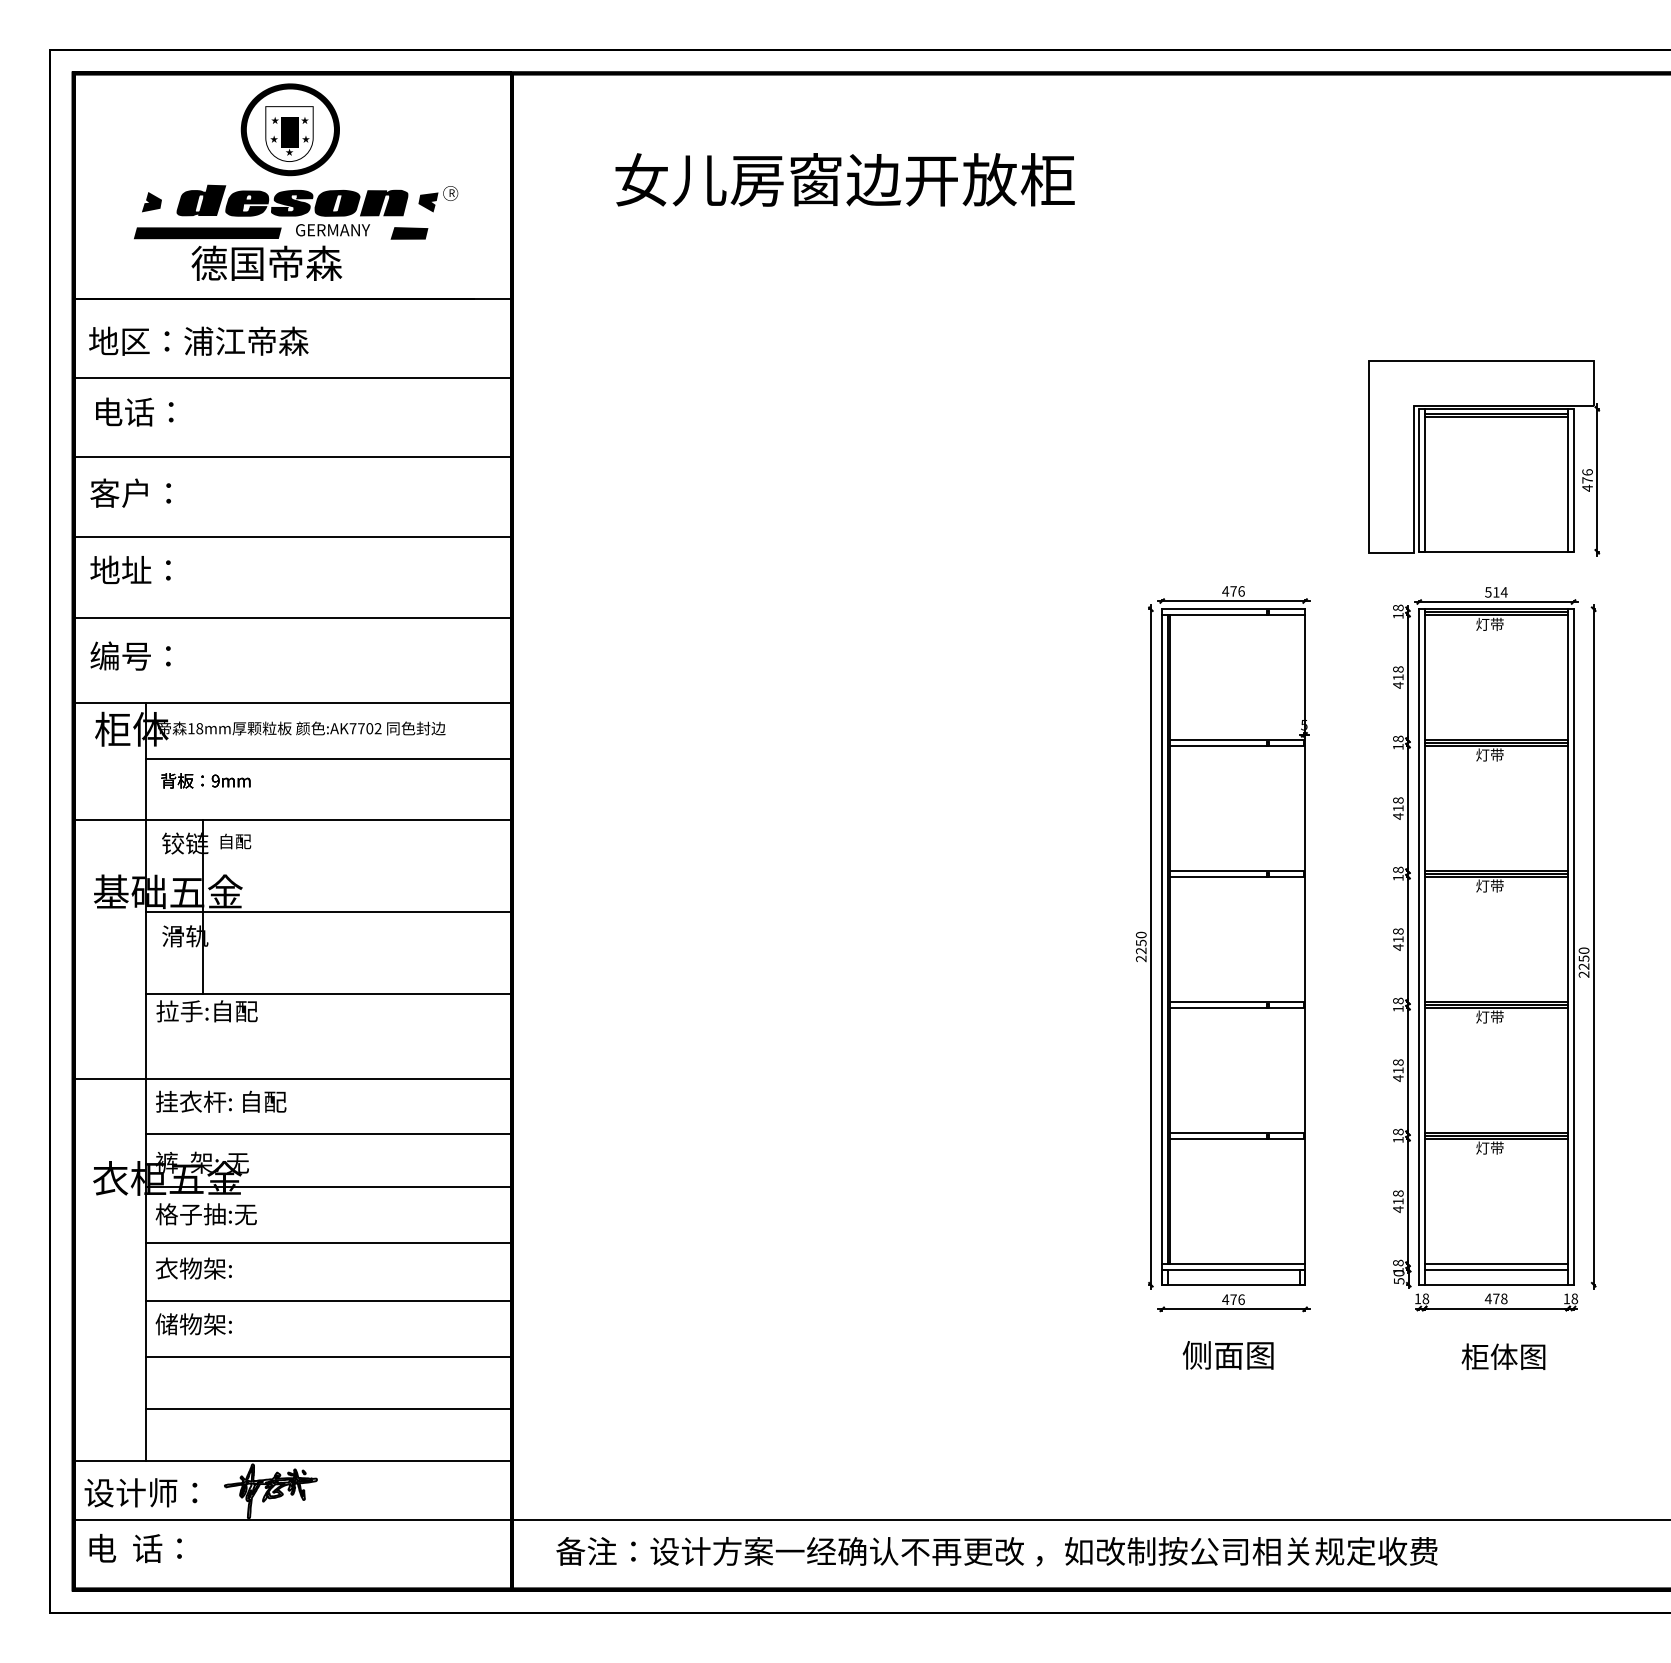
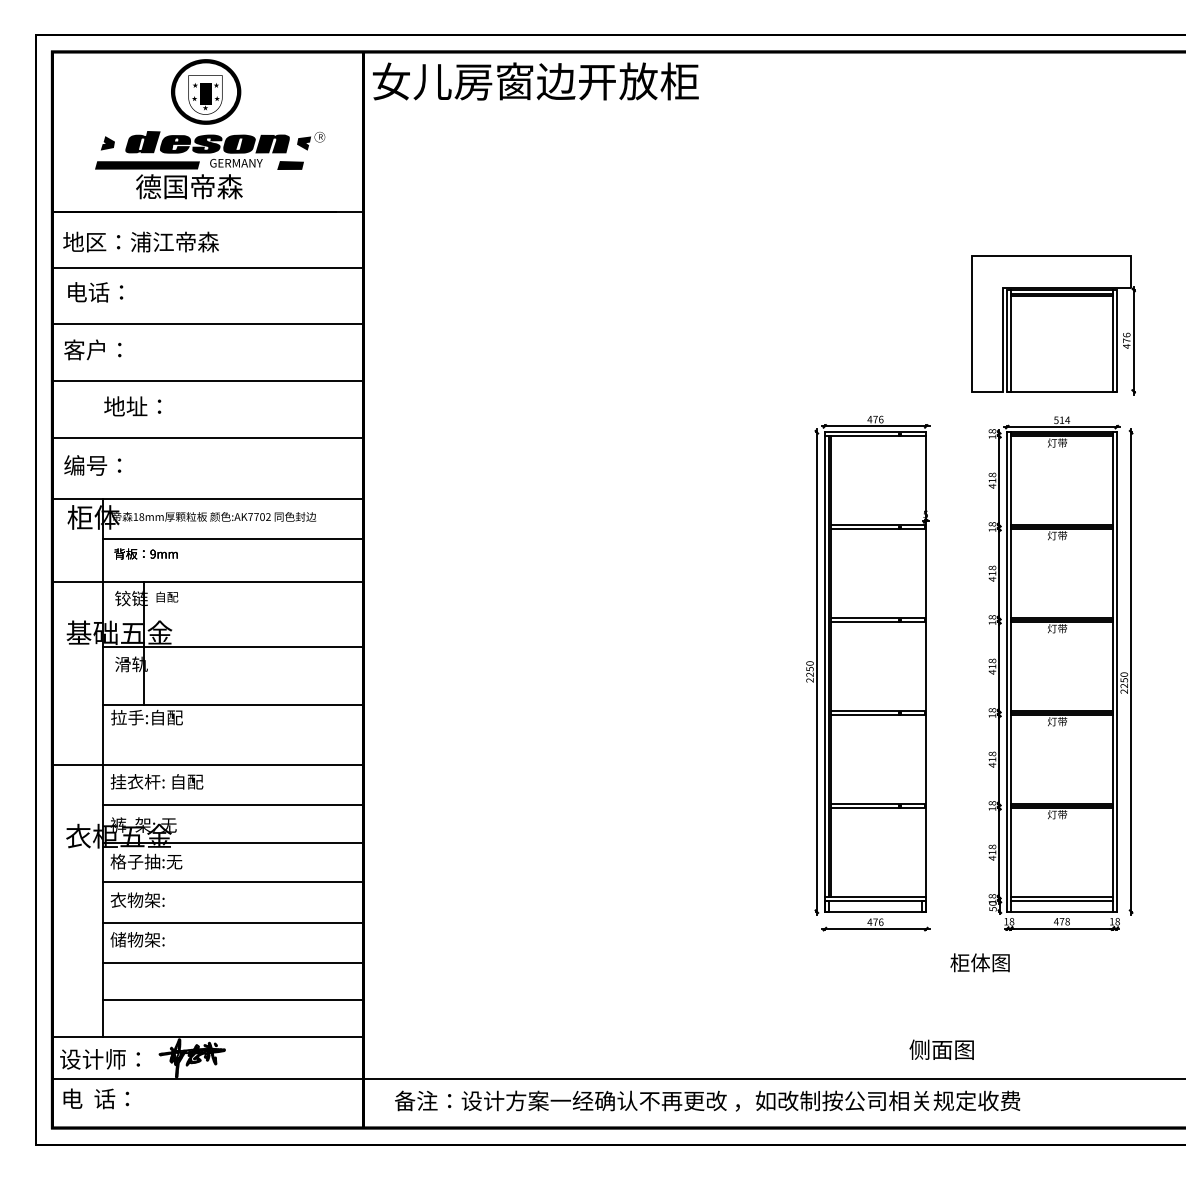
text: (844, 179) -> (535, 81), moved
text: (130, 570) -> (132, 406), moved
text: (1227, 1354) -> (941, 1049), moved
text: (1502, 1356) -> (979, 962), moved

